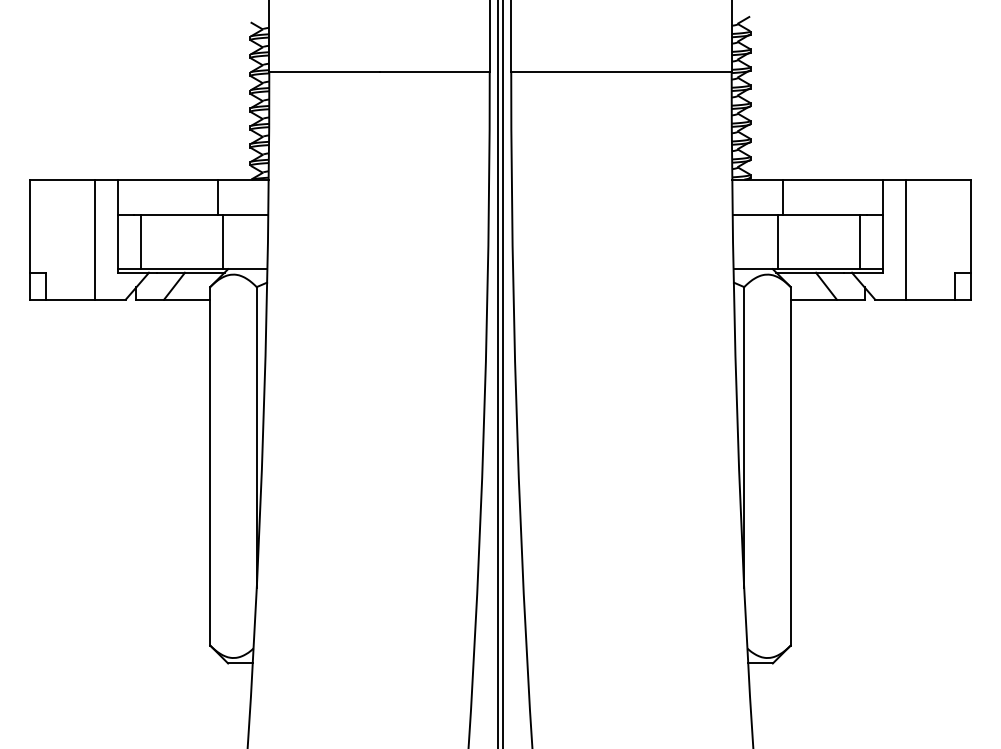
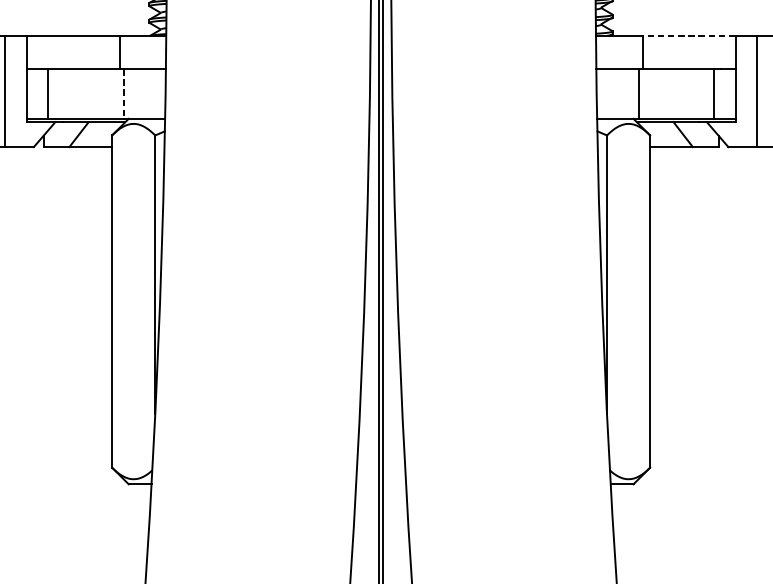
line: (832, 179) -> (688, 35), solid -> dashed
line: (222, 242) -> (123, 94), solid -> dashed

